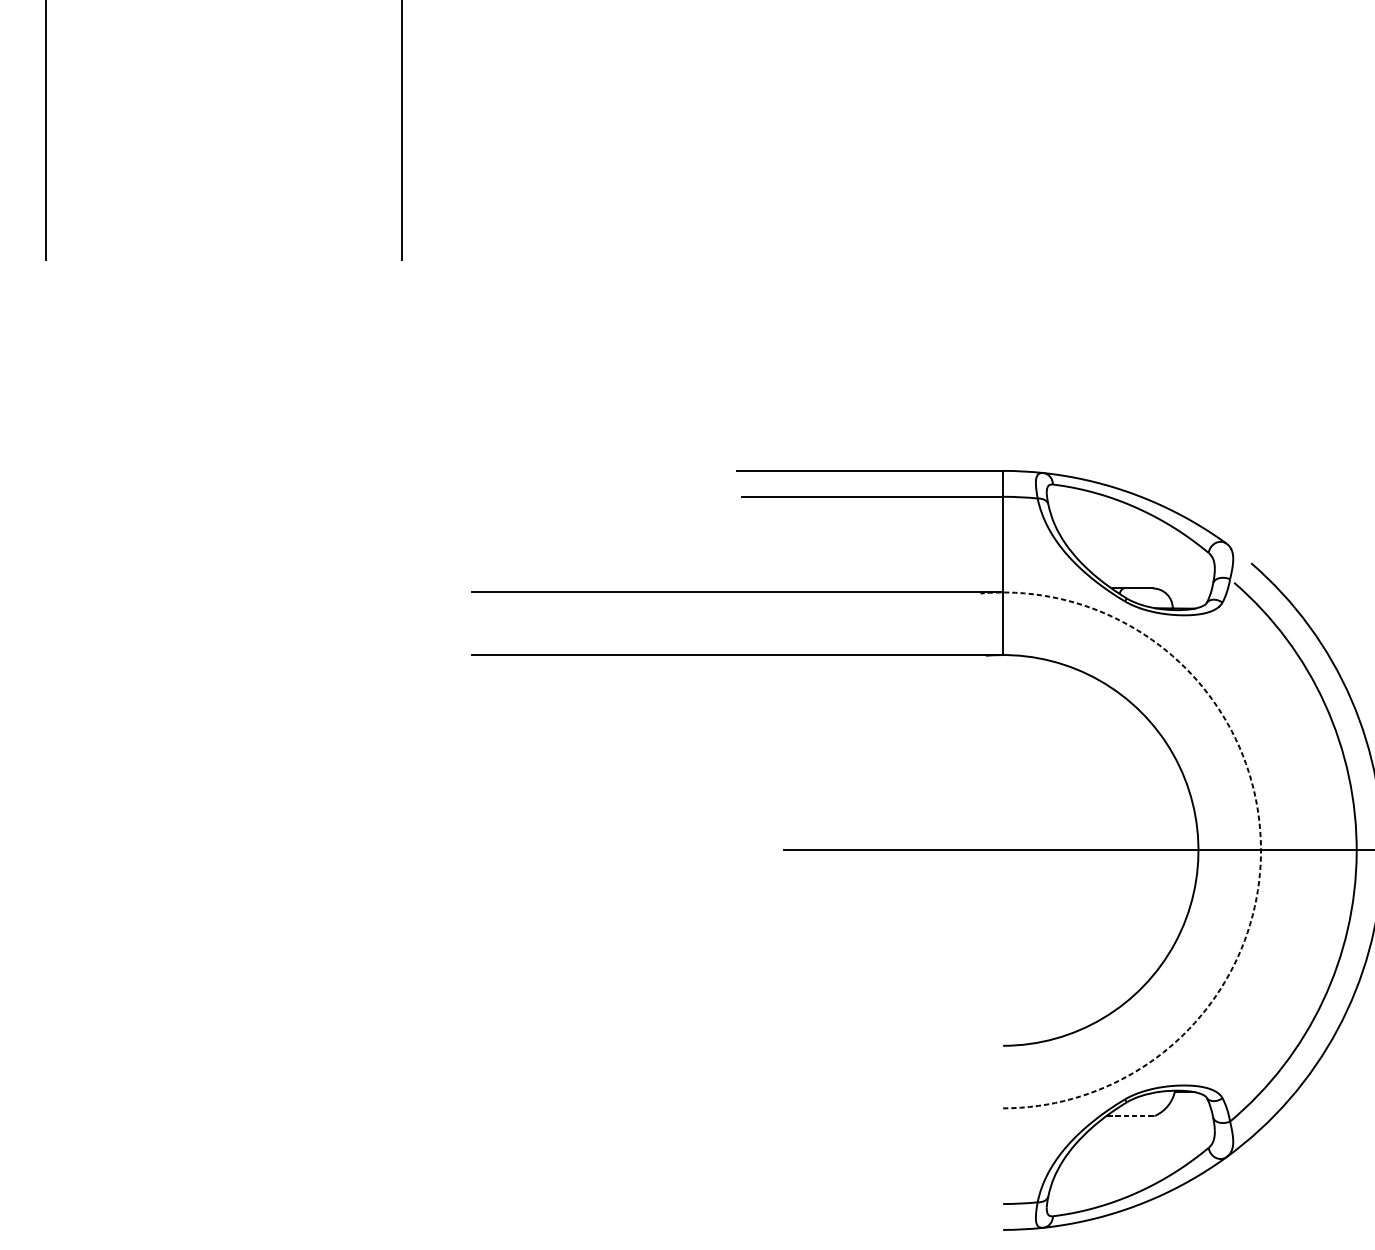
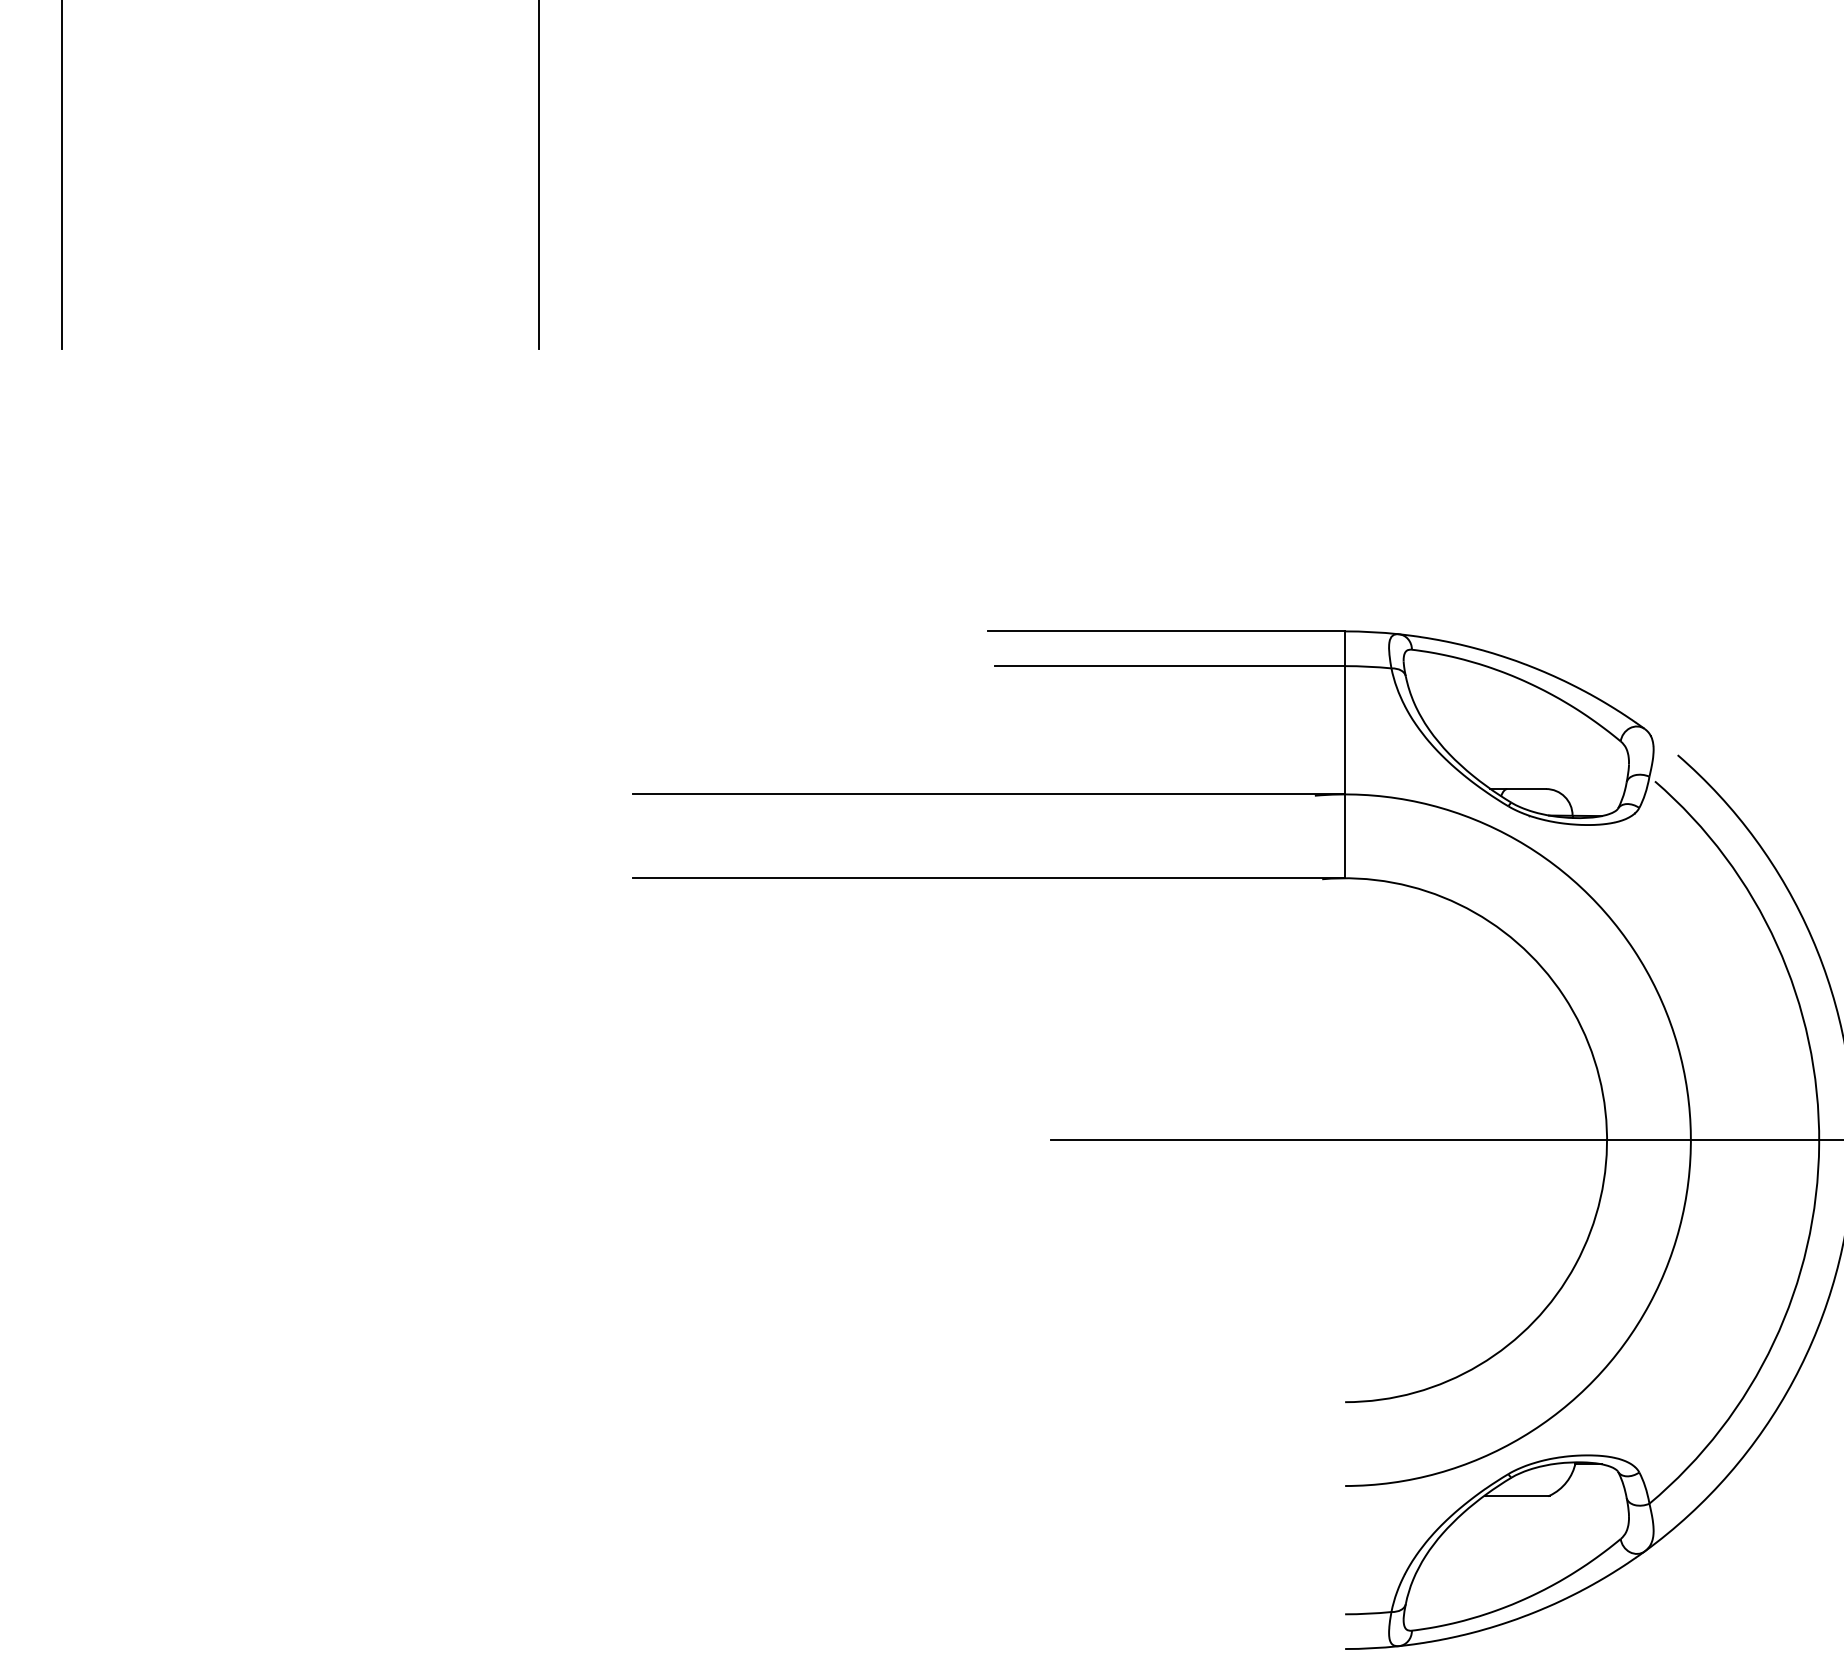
arc: (1260, 839) -> (1690, 1125), dashed -> solid
line: (1131, 1115) -> (1517, 1495), dashed -> solid

